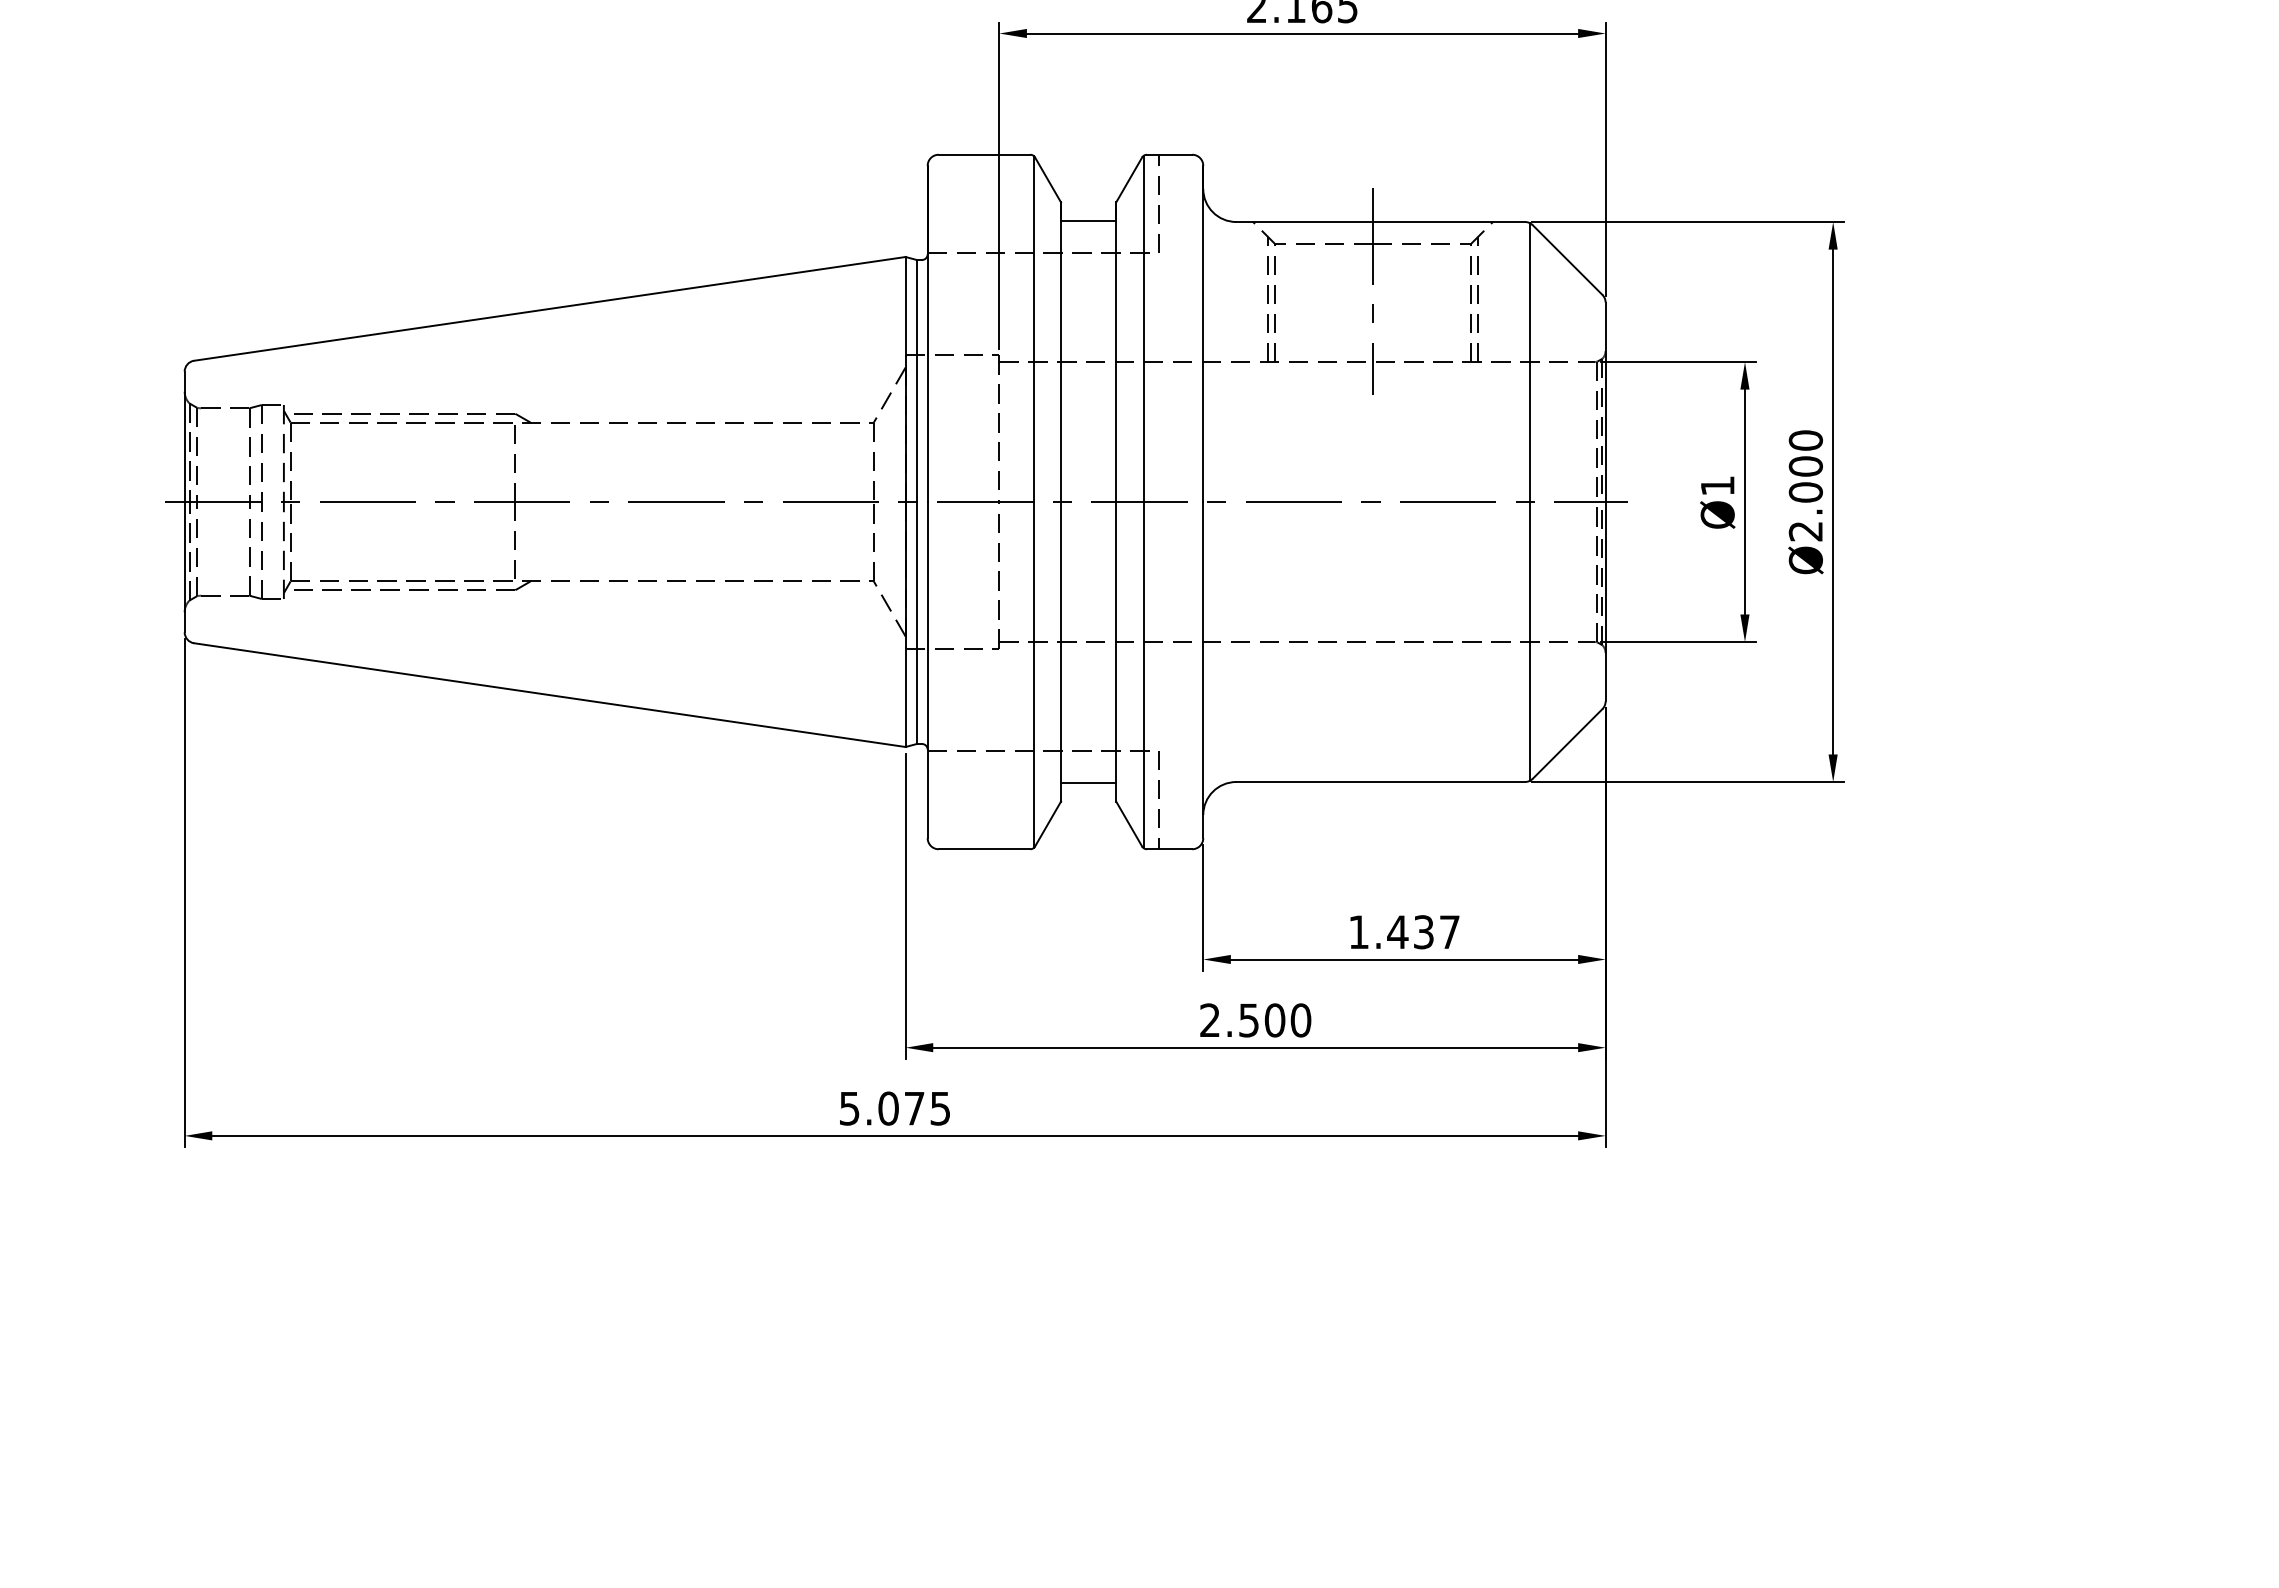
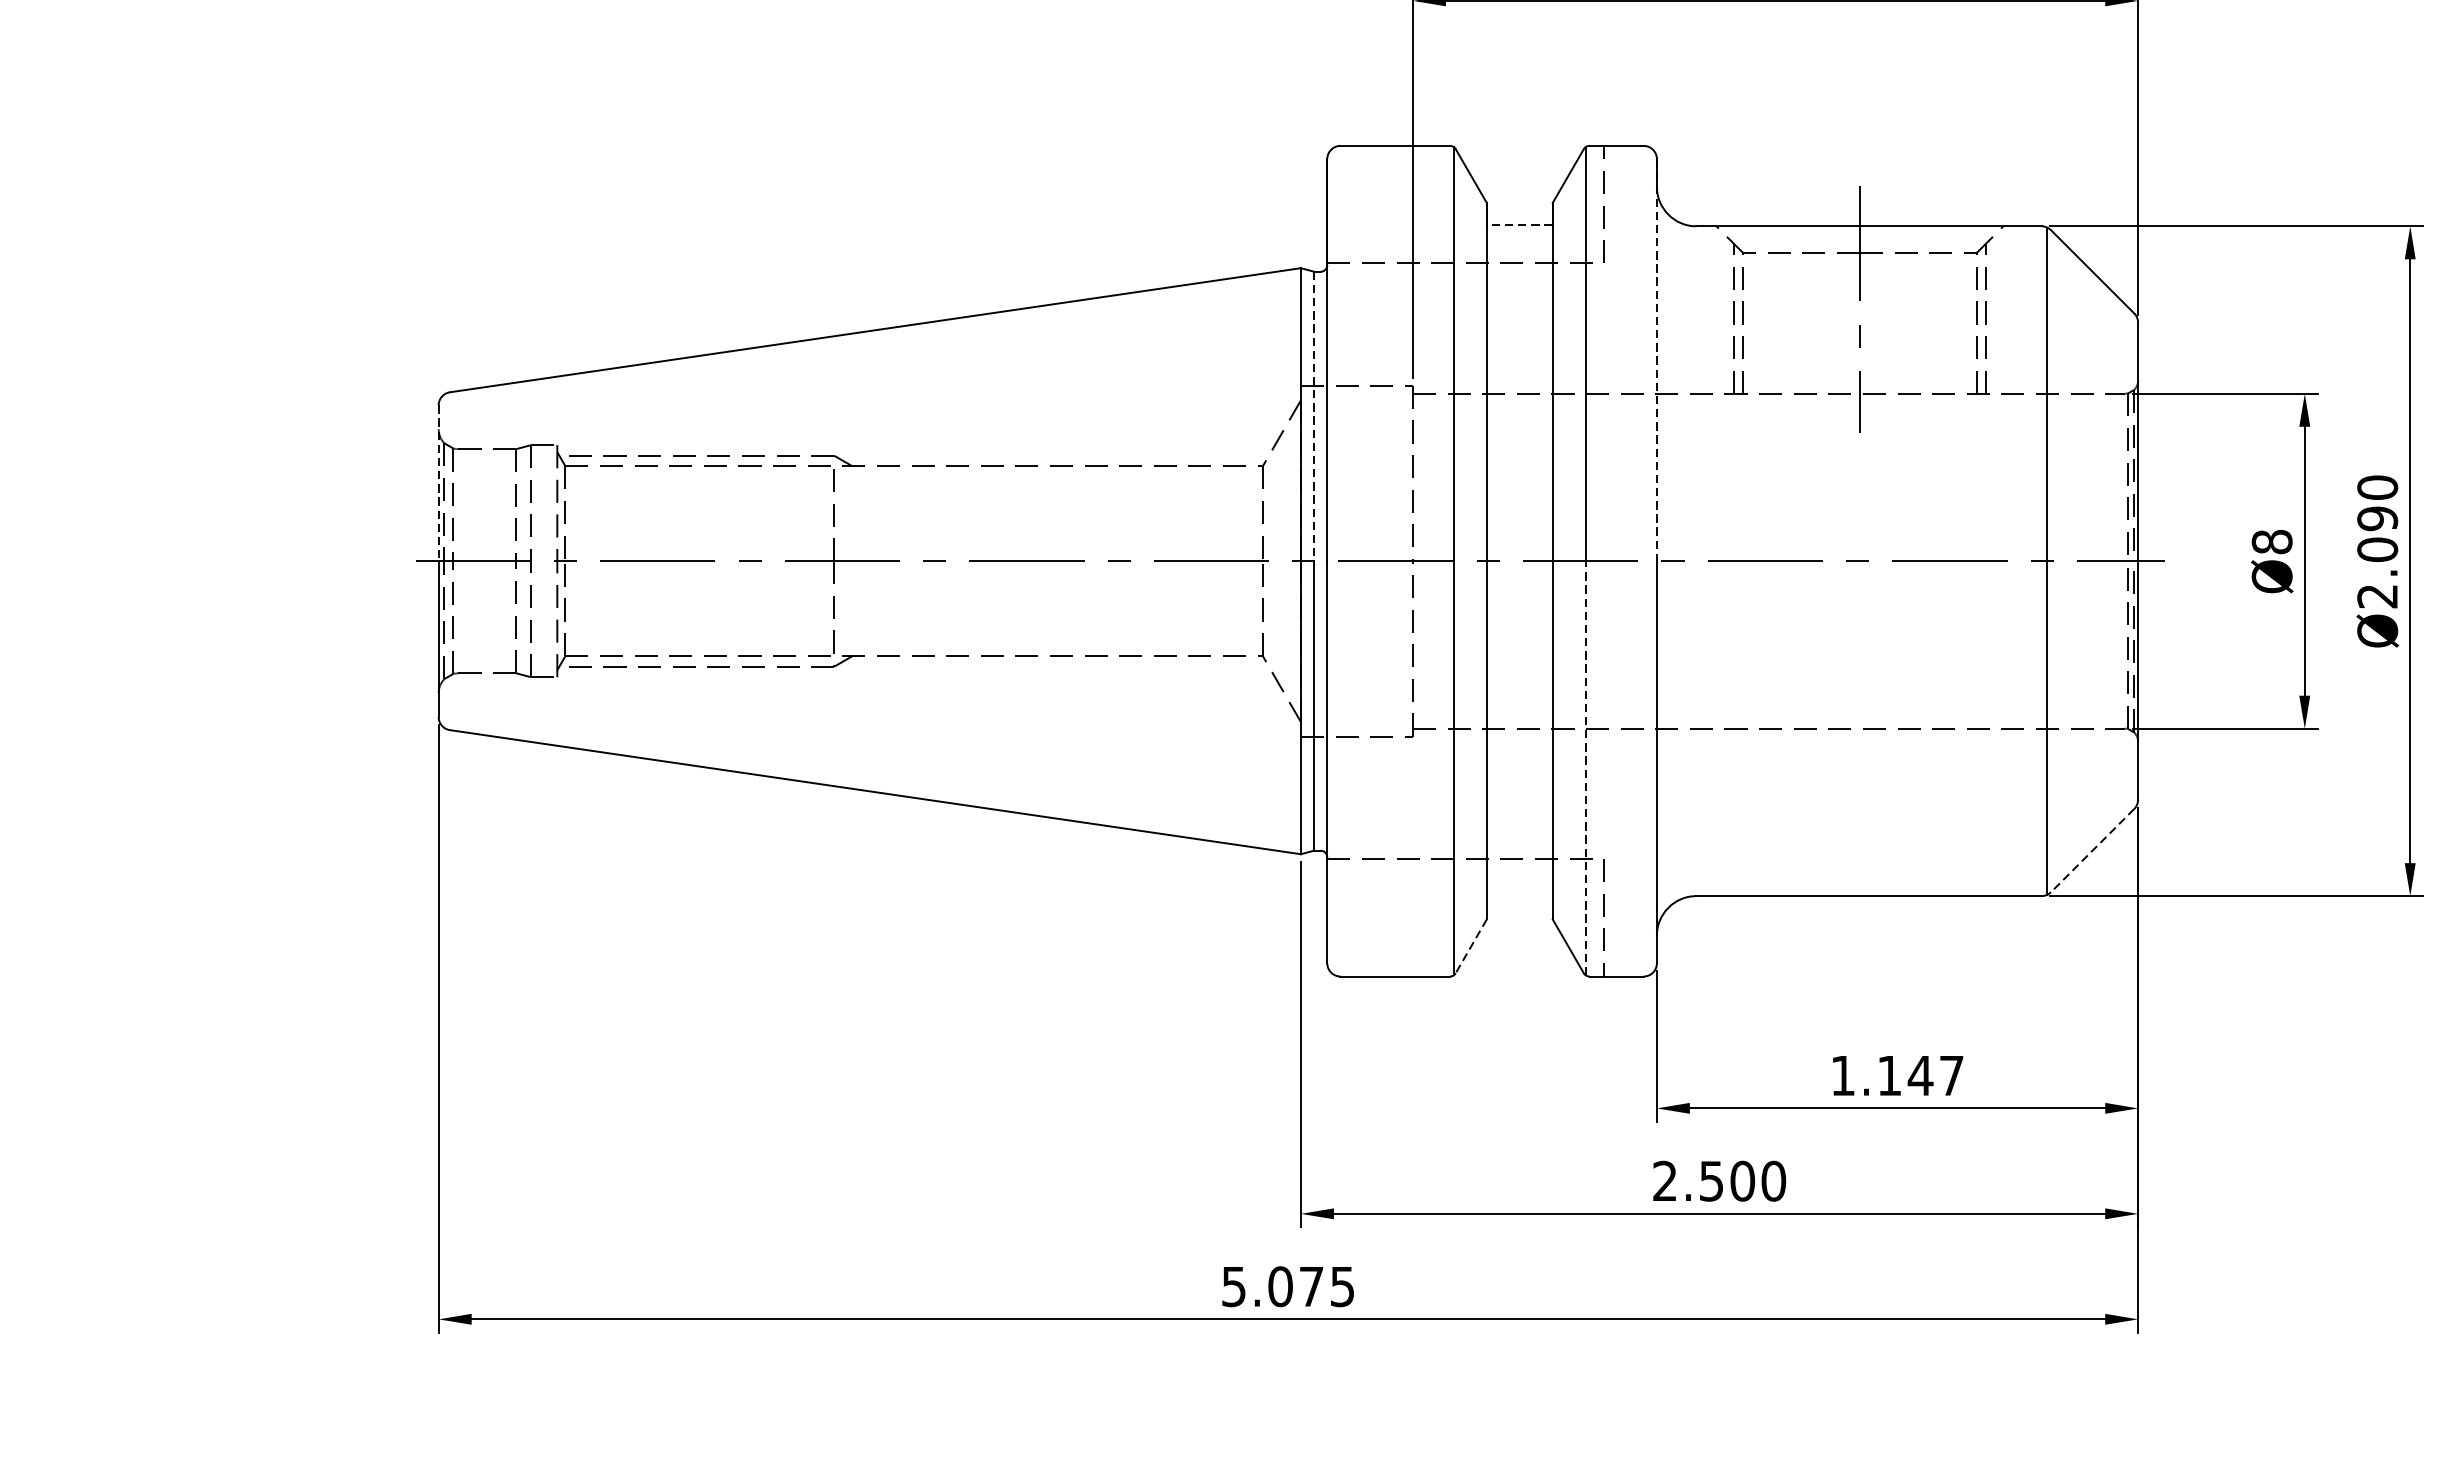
line: (1088, 220) -> (1519, 224), solid -> dashed
line: (1203, 334) -> (1657, 360), solid -> dashed
line: (916, 381) -> (1313, 417), solid -> dashed
line: (184, 437) -> (438, 484), solid -> dashed
text: (1805, 466) -> (2377, 518), Ø2.000 -> Ø2.090
text: (1717, 485) -> (2271, 541), Ø1 -> Ø8
line: (1143, 674) -> (1585, 767), solid -> dashed
line: (1567, 744) -> (2092, 851), solid -> dashed
line: (1088, 783) -> (1519, 897), removed
line: (1048, 824) -> (1471, 946), solid -> dashed
text: (1410, 932) -> (1904, 1076), 1.437 -> 1.147

